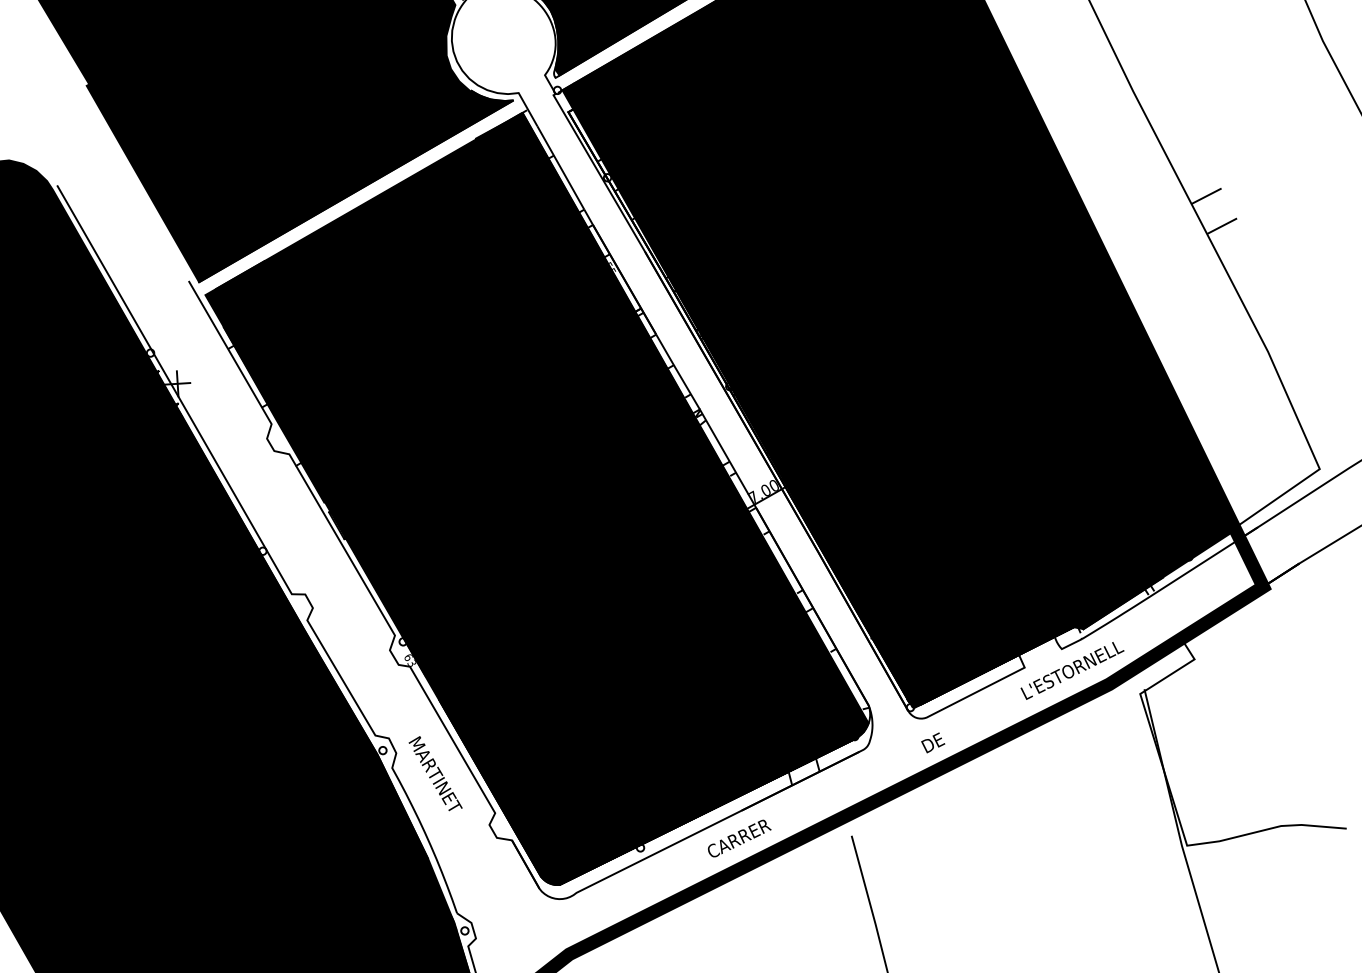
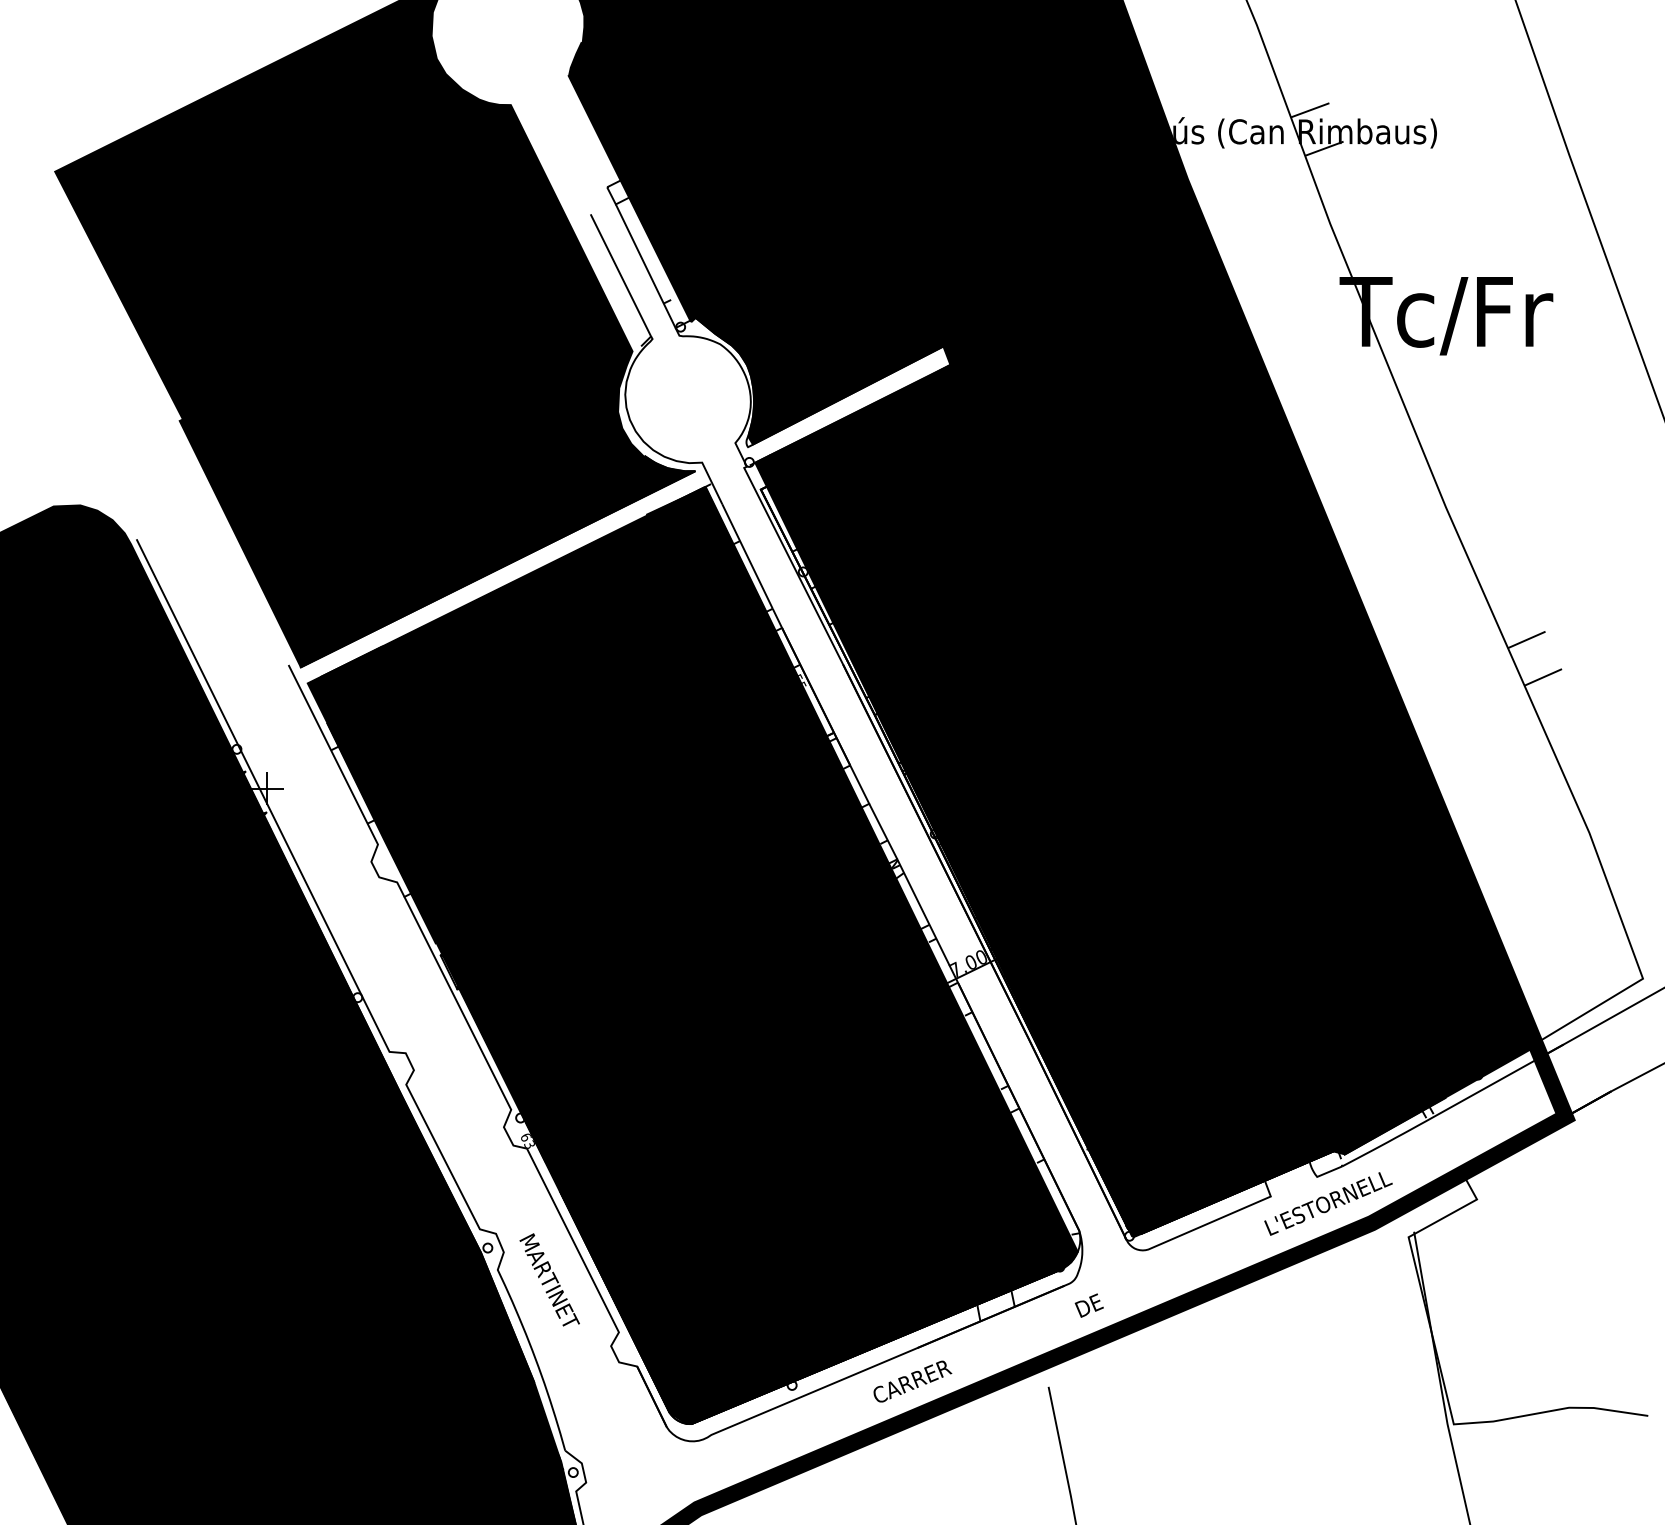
text: (932, 742) -> (1088, 1305), moved

